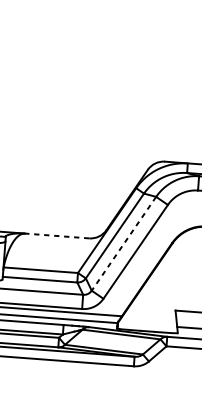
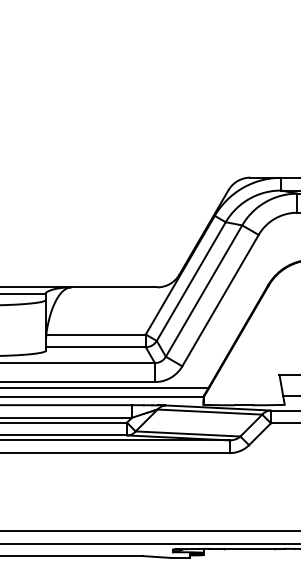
line: (57, 236) -> (114, 287), dashed -> solid
line: (124, 244) -> (204, 291), dashed -> solid

